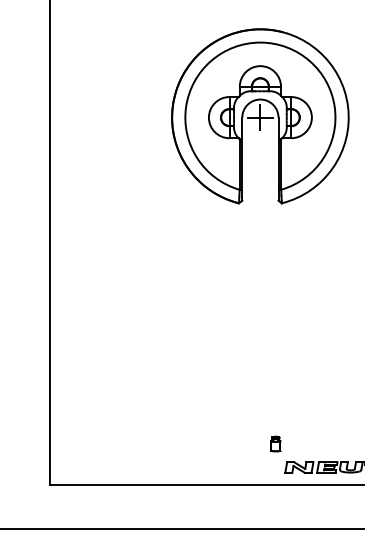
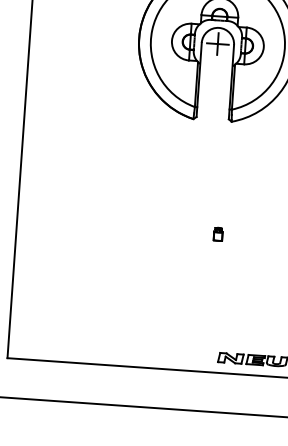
part: (275, 443) -> (218, 233), moved

